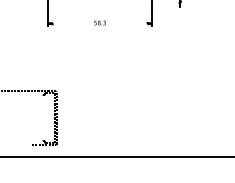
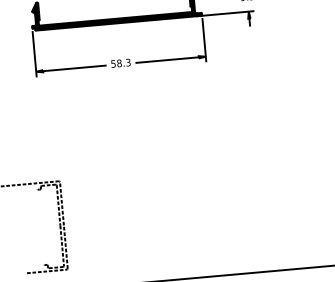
line: (71, 23) -> (74, 68), added
line: (128, 23) -> (167, 59), added

